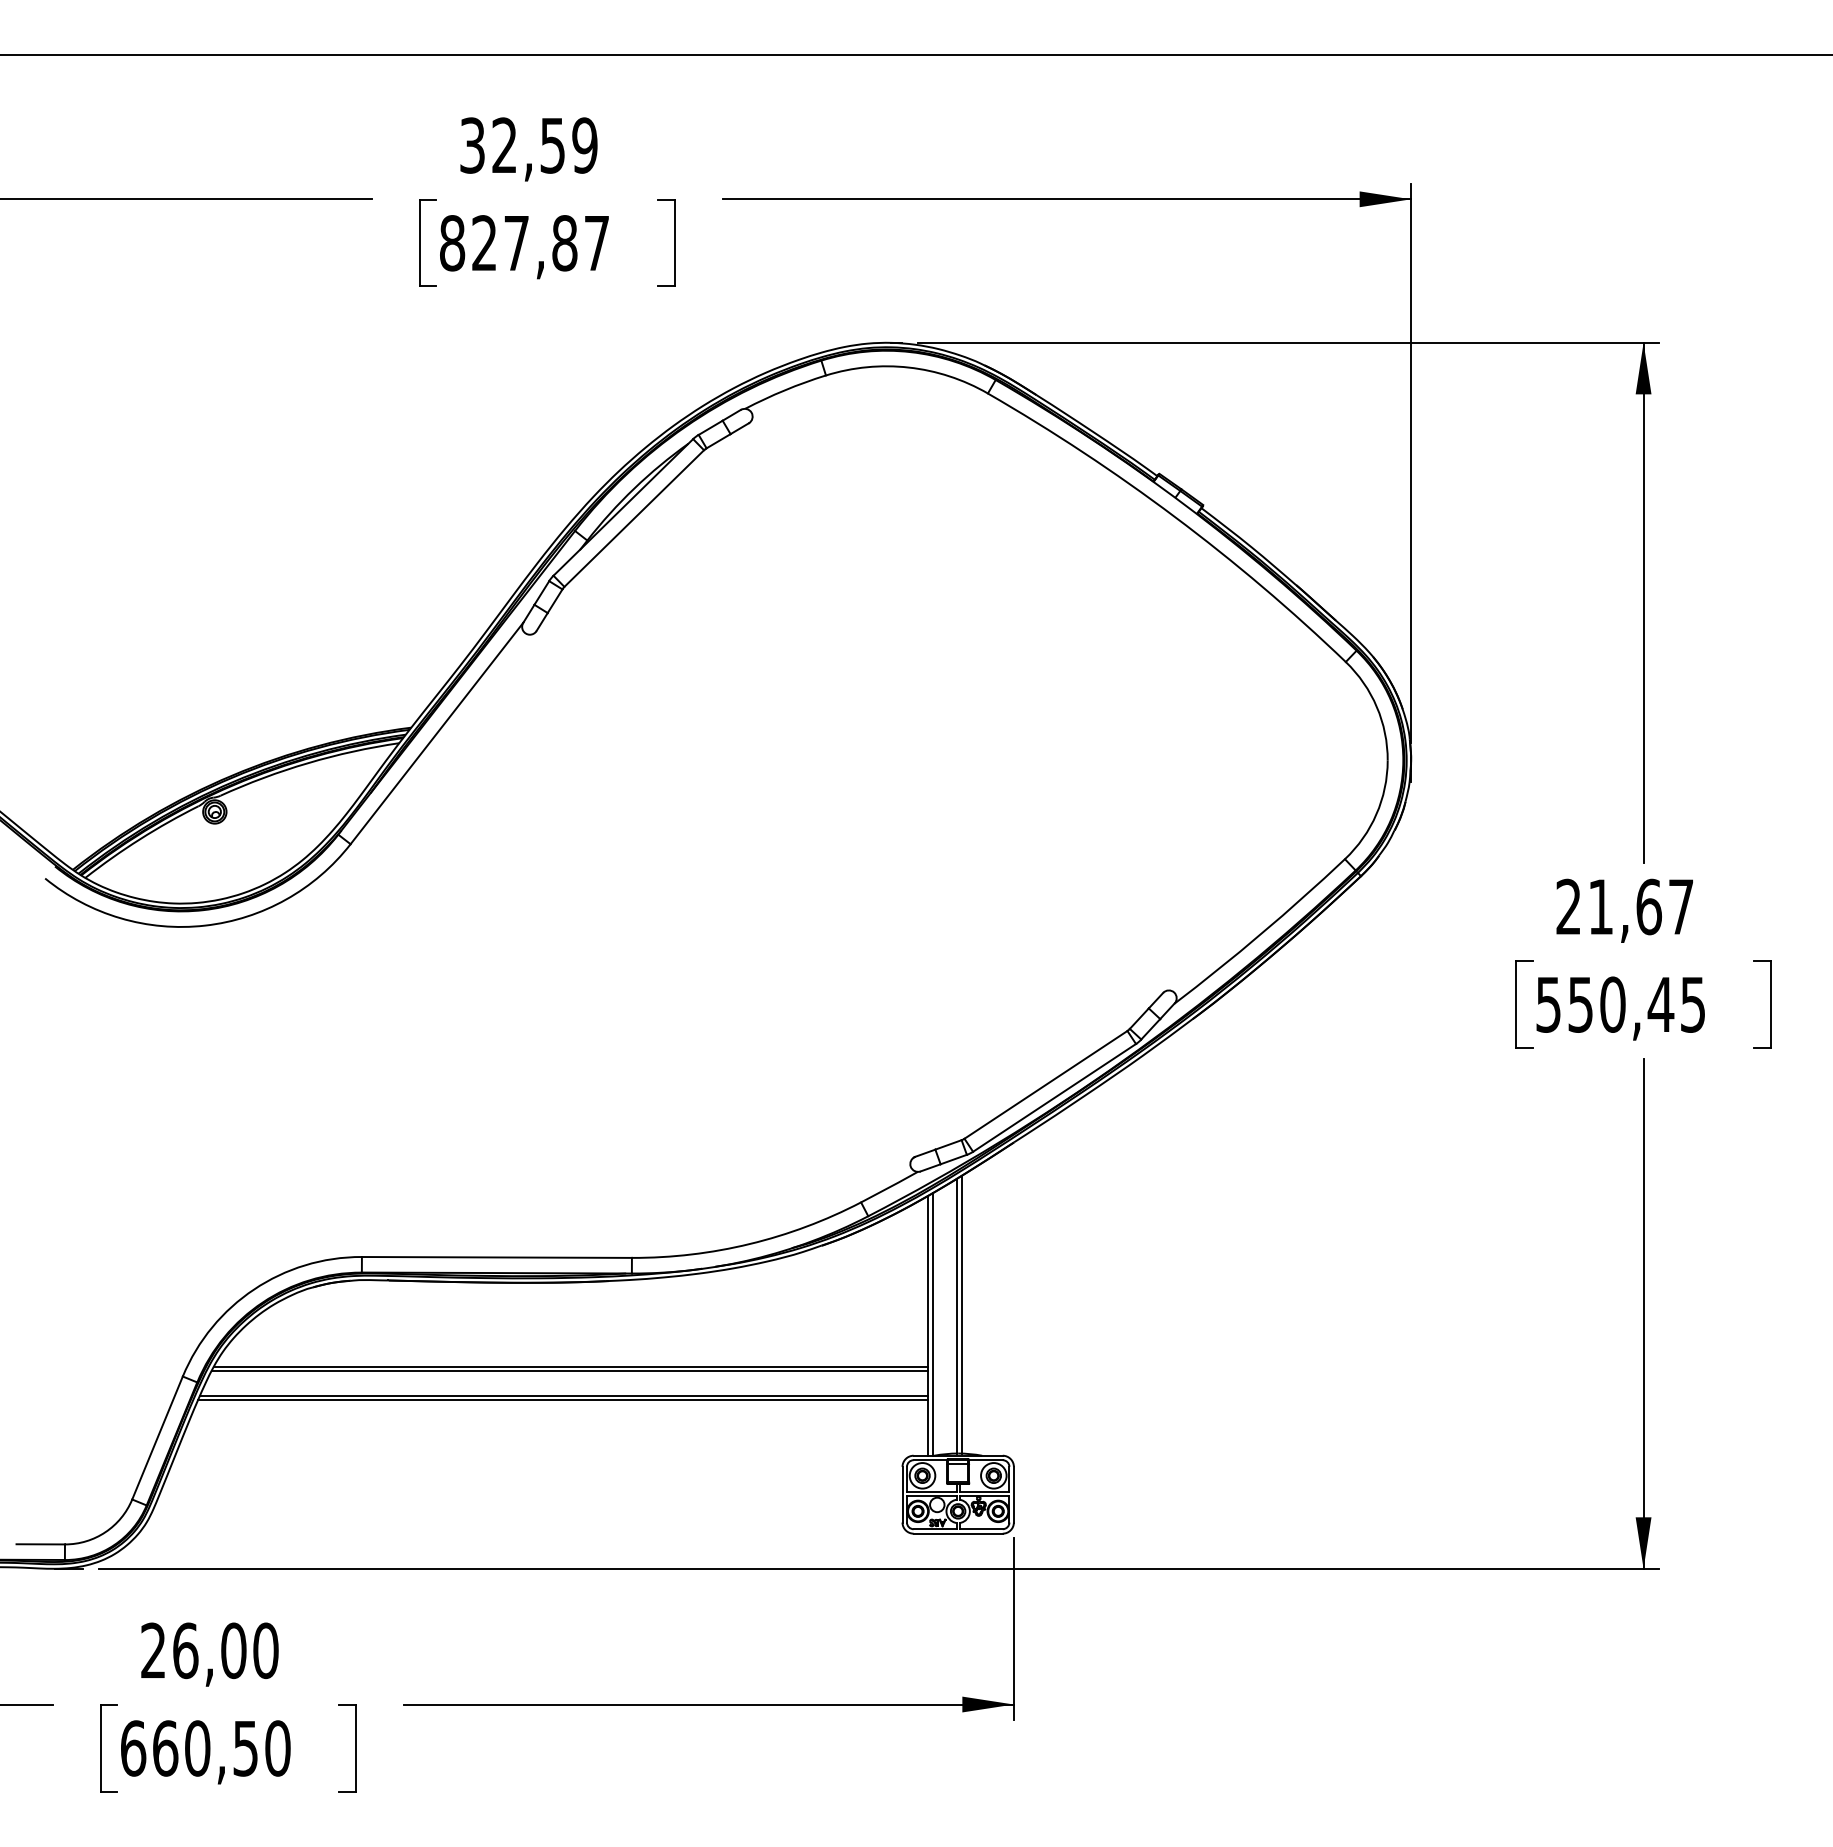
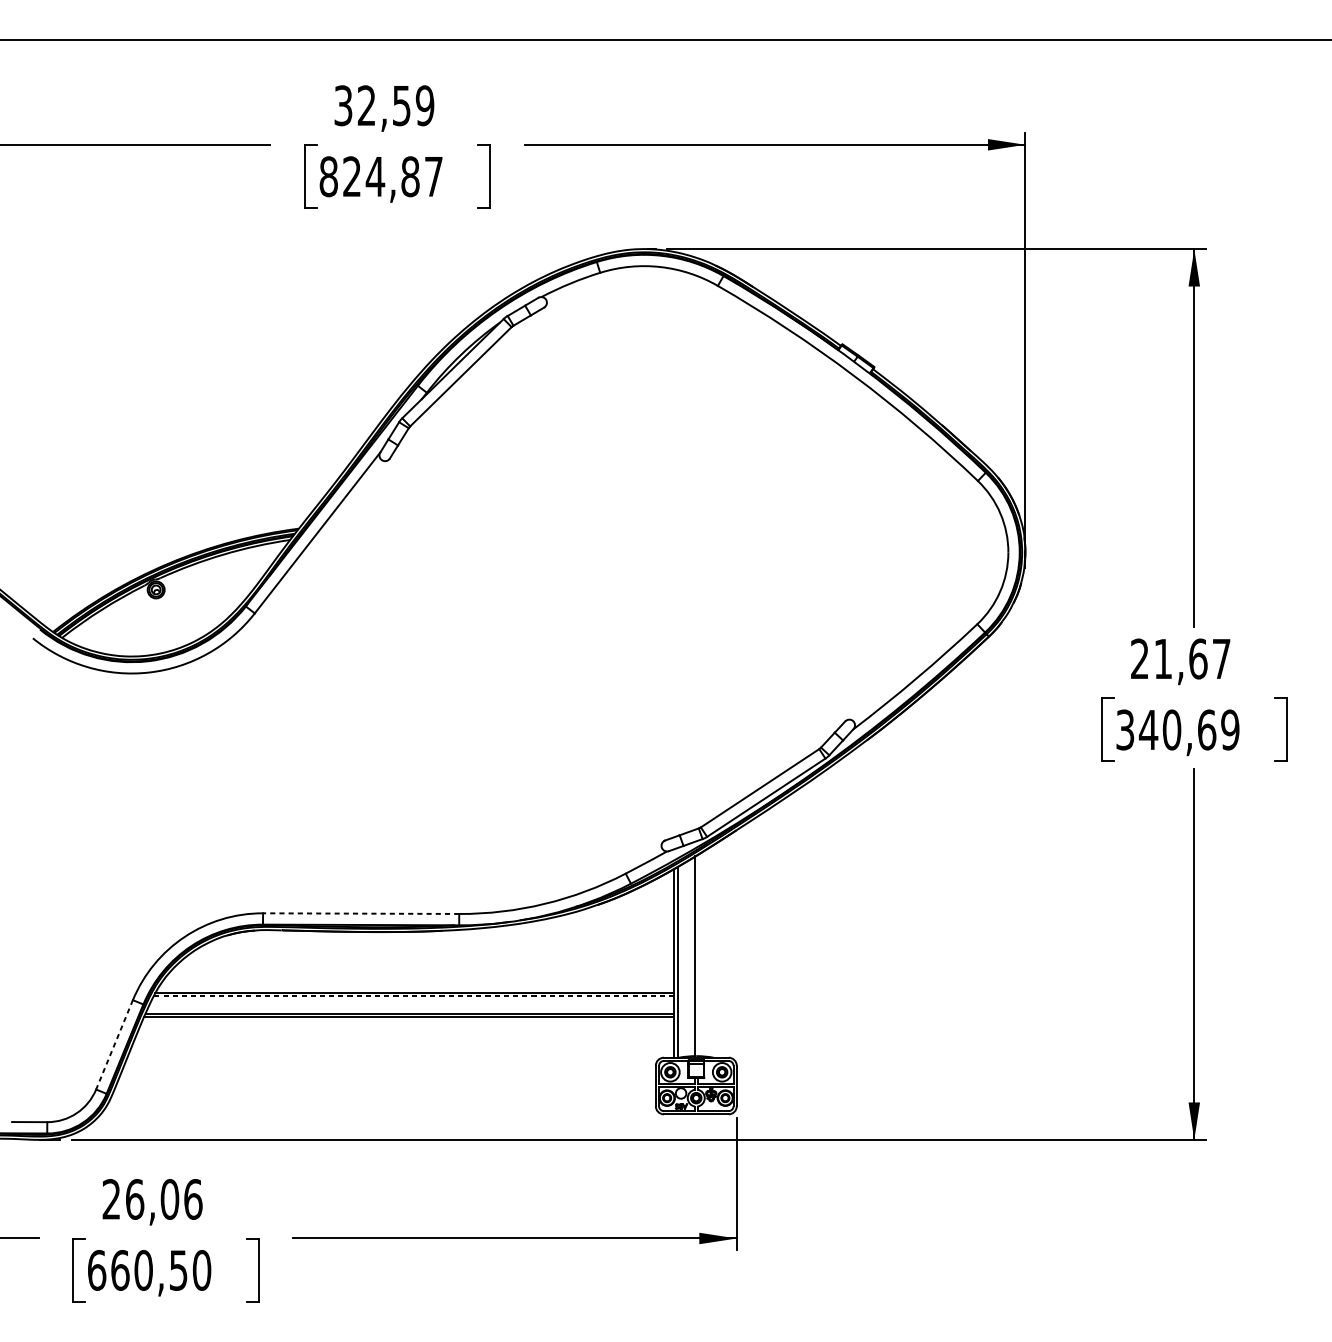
text: (516, 243) -> (375, 176), 827,87 -> 824,87
text: (1620, 1004) -> (1177, 729), 550,45 -> 340,69
line: (496, 1257) -> (360, 913), solid -> dashed
line: (961, 1314) -> (698, 955), removed
line: (569, 1371) -> (413, 996), solid -> dashed
line: (157, 1438) -> (114, 1045), solid -> dashed
text: (265, 1650) -> (192, 1199), 26,00 -> 26,06

